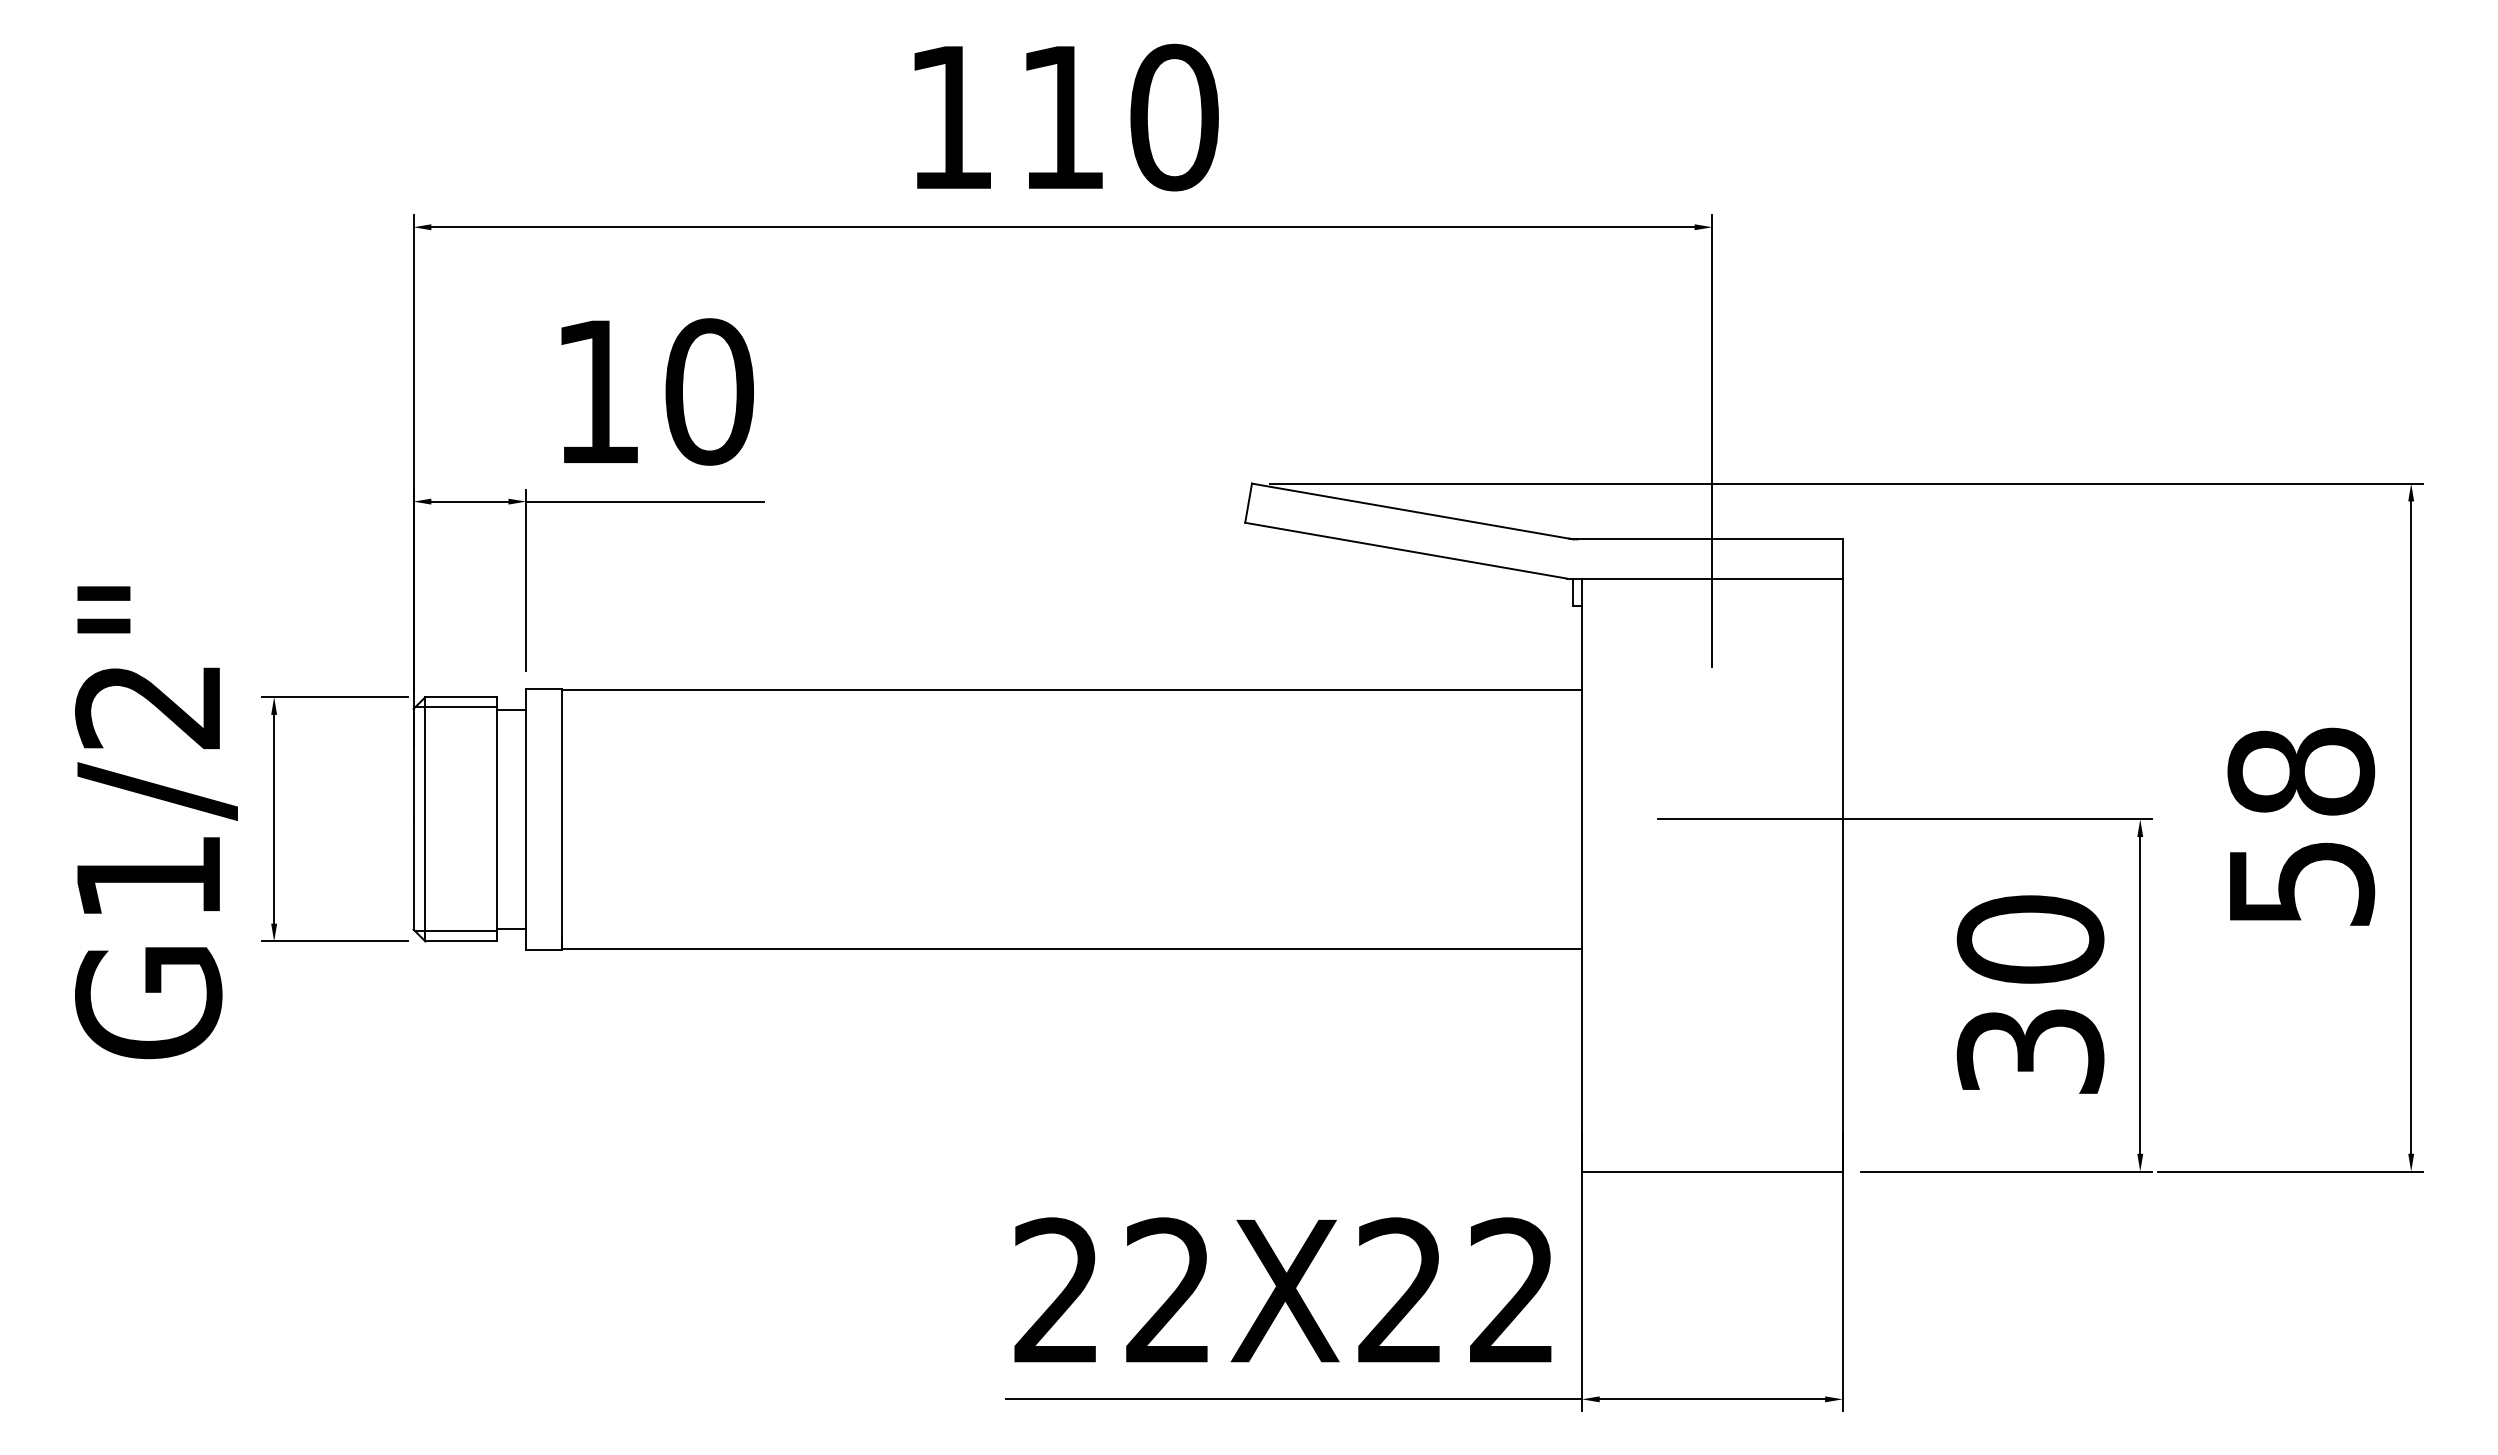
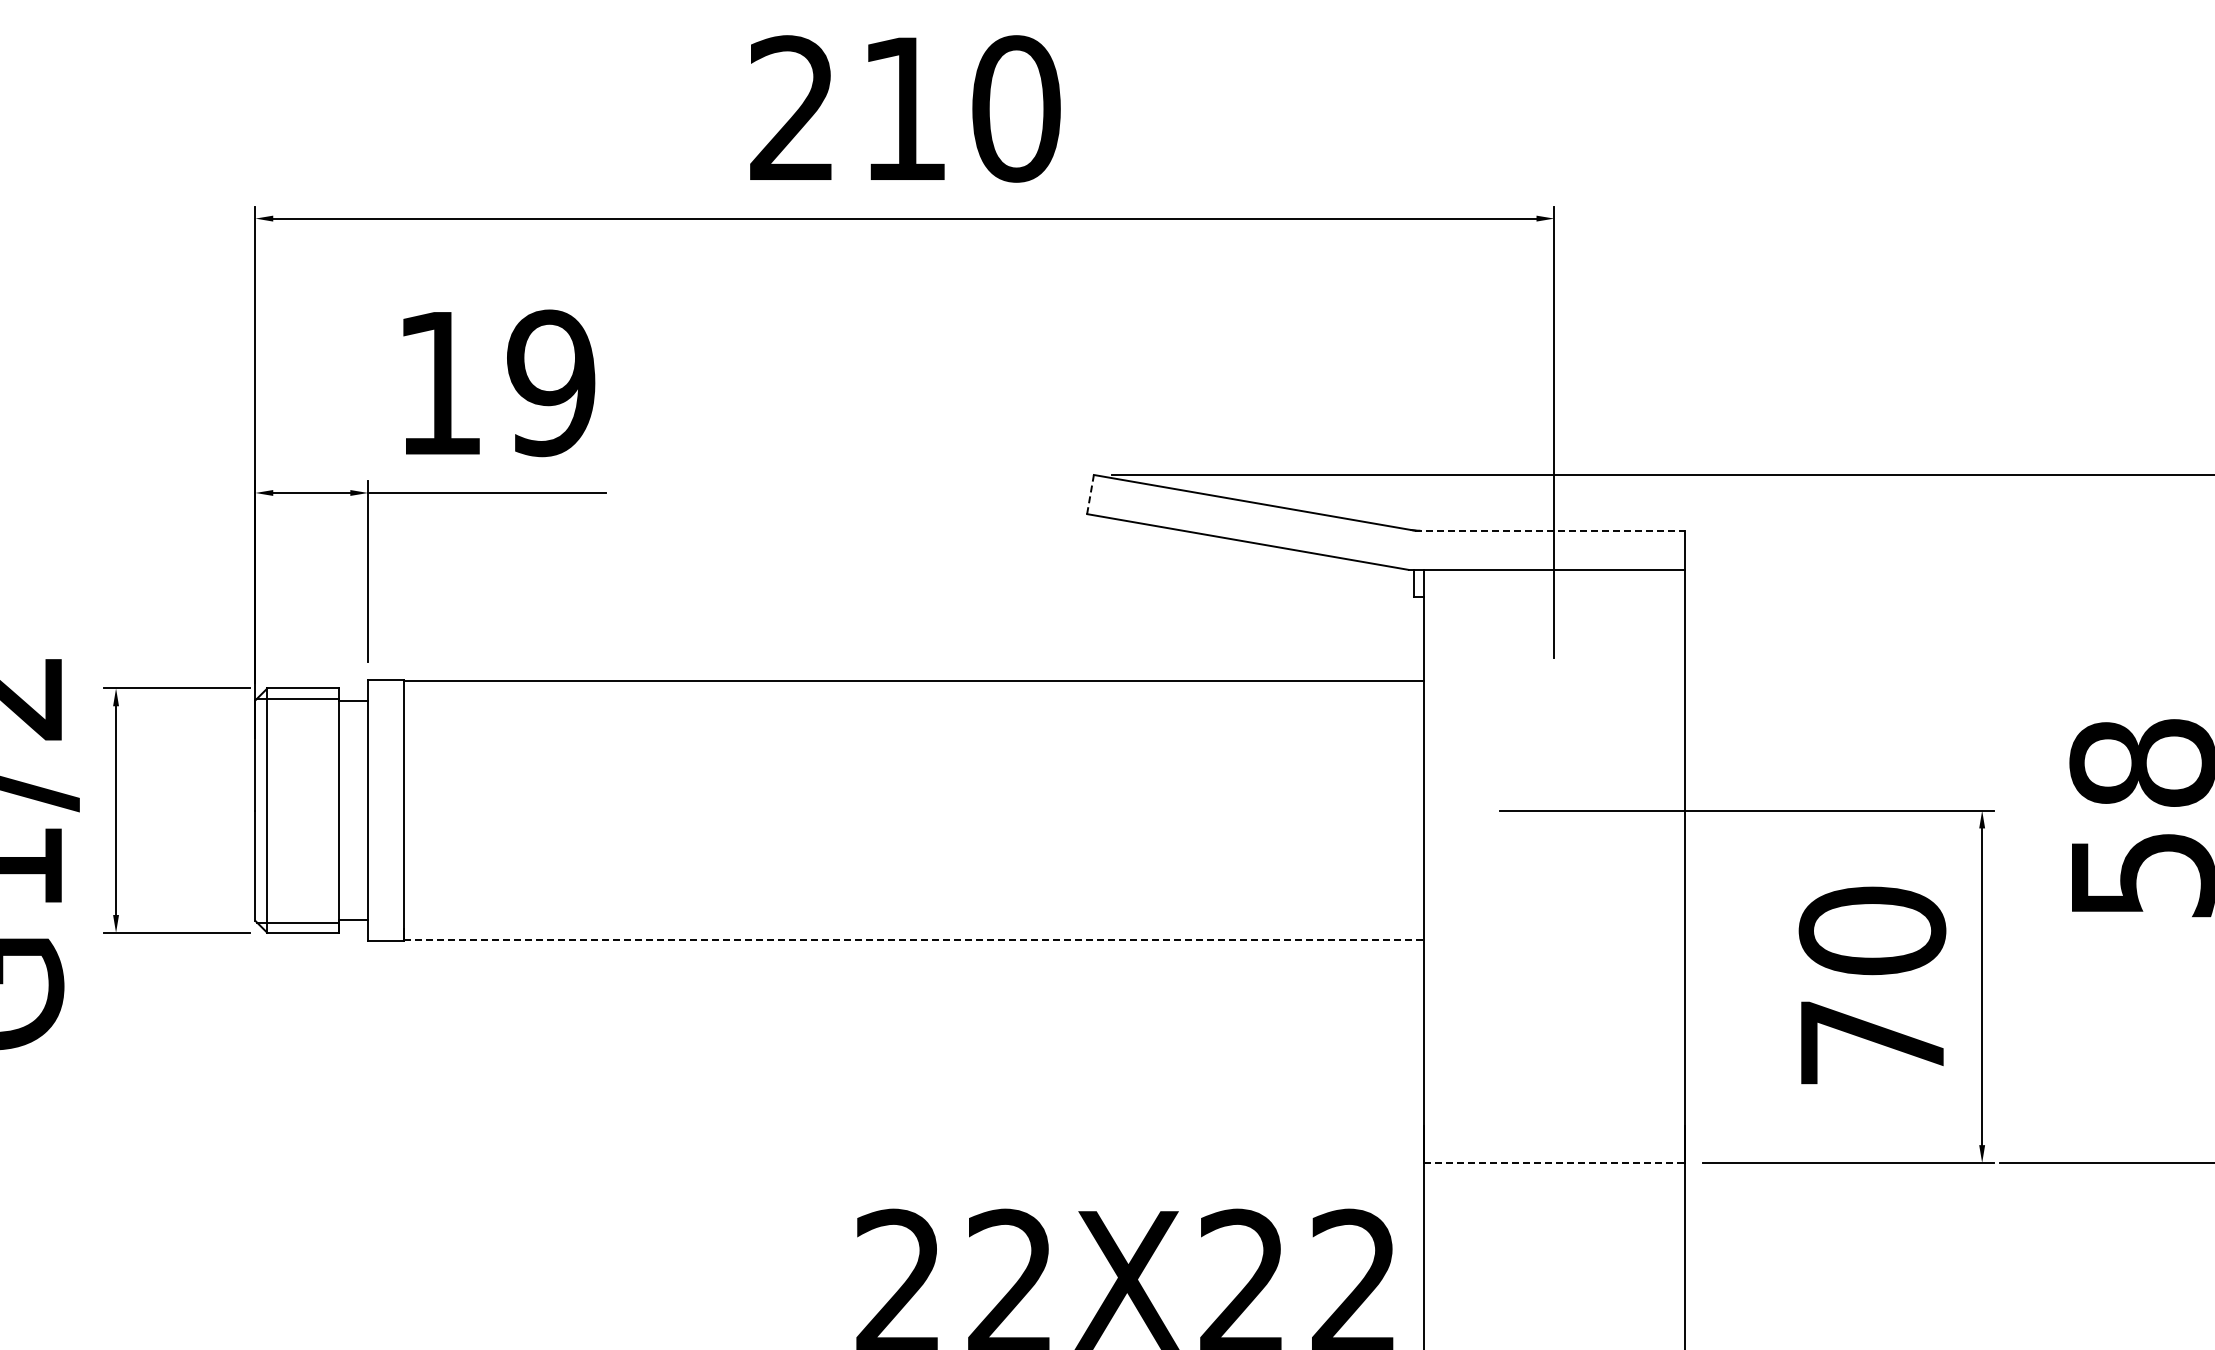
text: (949, 115) -> (791, 106), 110 -> 210
text: (709, 391) -> (551, 382), 10 -> 19
line: (1248, 503) -> (1090, 494), solid -> dashed
line: (1708, 539) -> (1550, 530), solid -> dashed
line: (1072, 948) -> (914, 939), solid -> dashed
text: (2030, 1051) -> (1872, 1042), 30 -> 70
line: (1712, 1171) -> (1554, 1162), solid -> dashed

